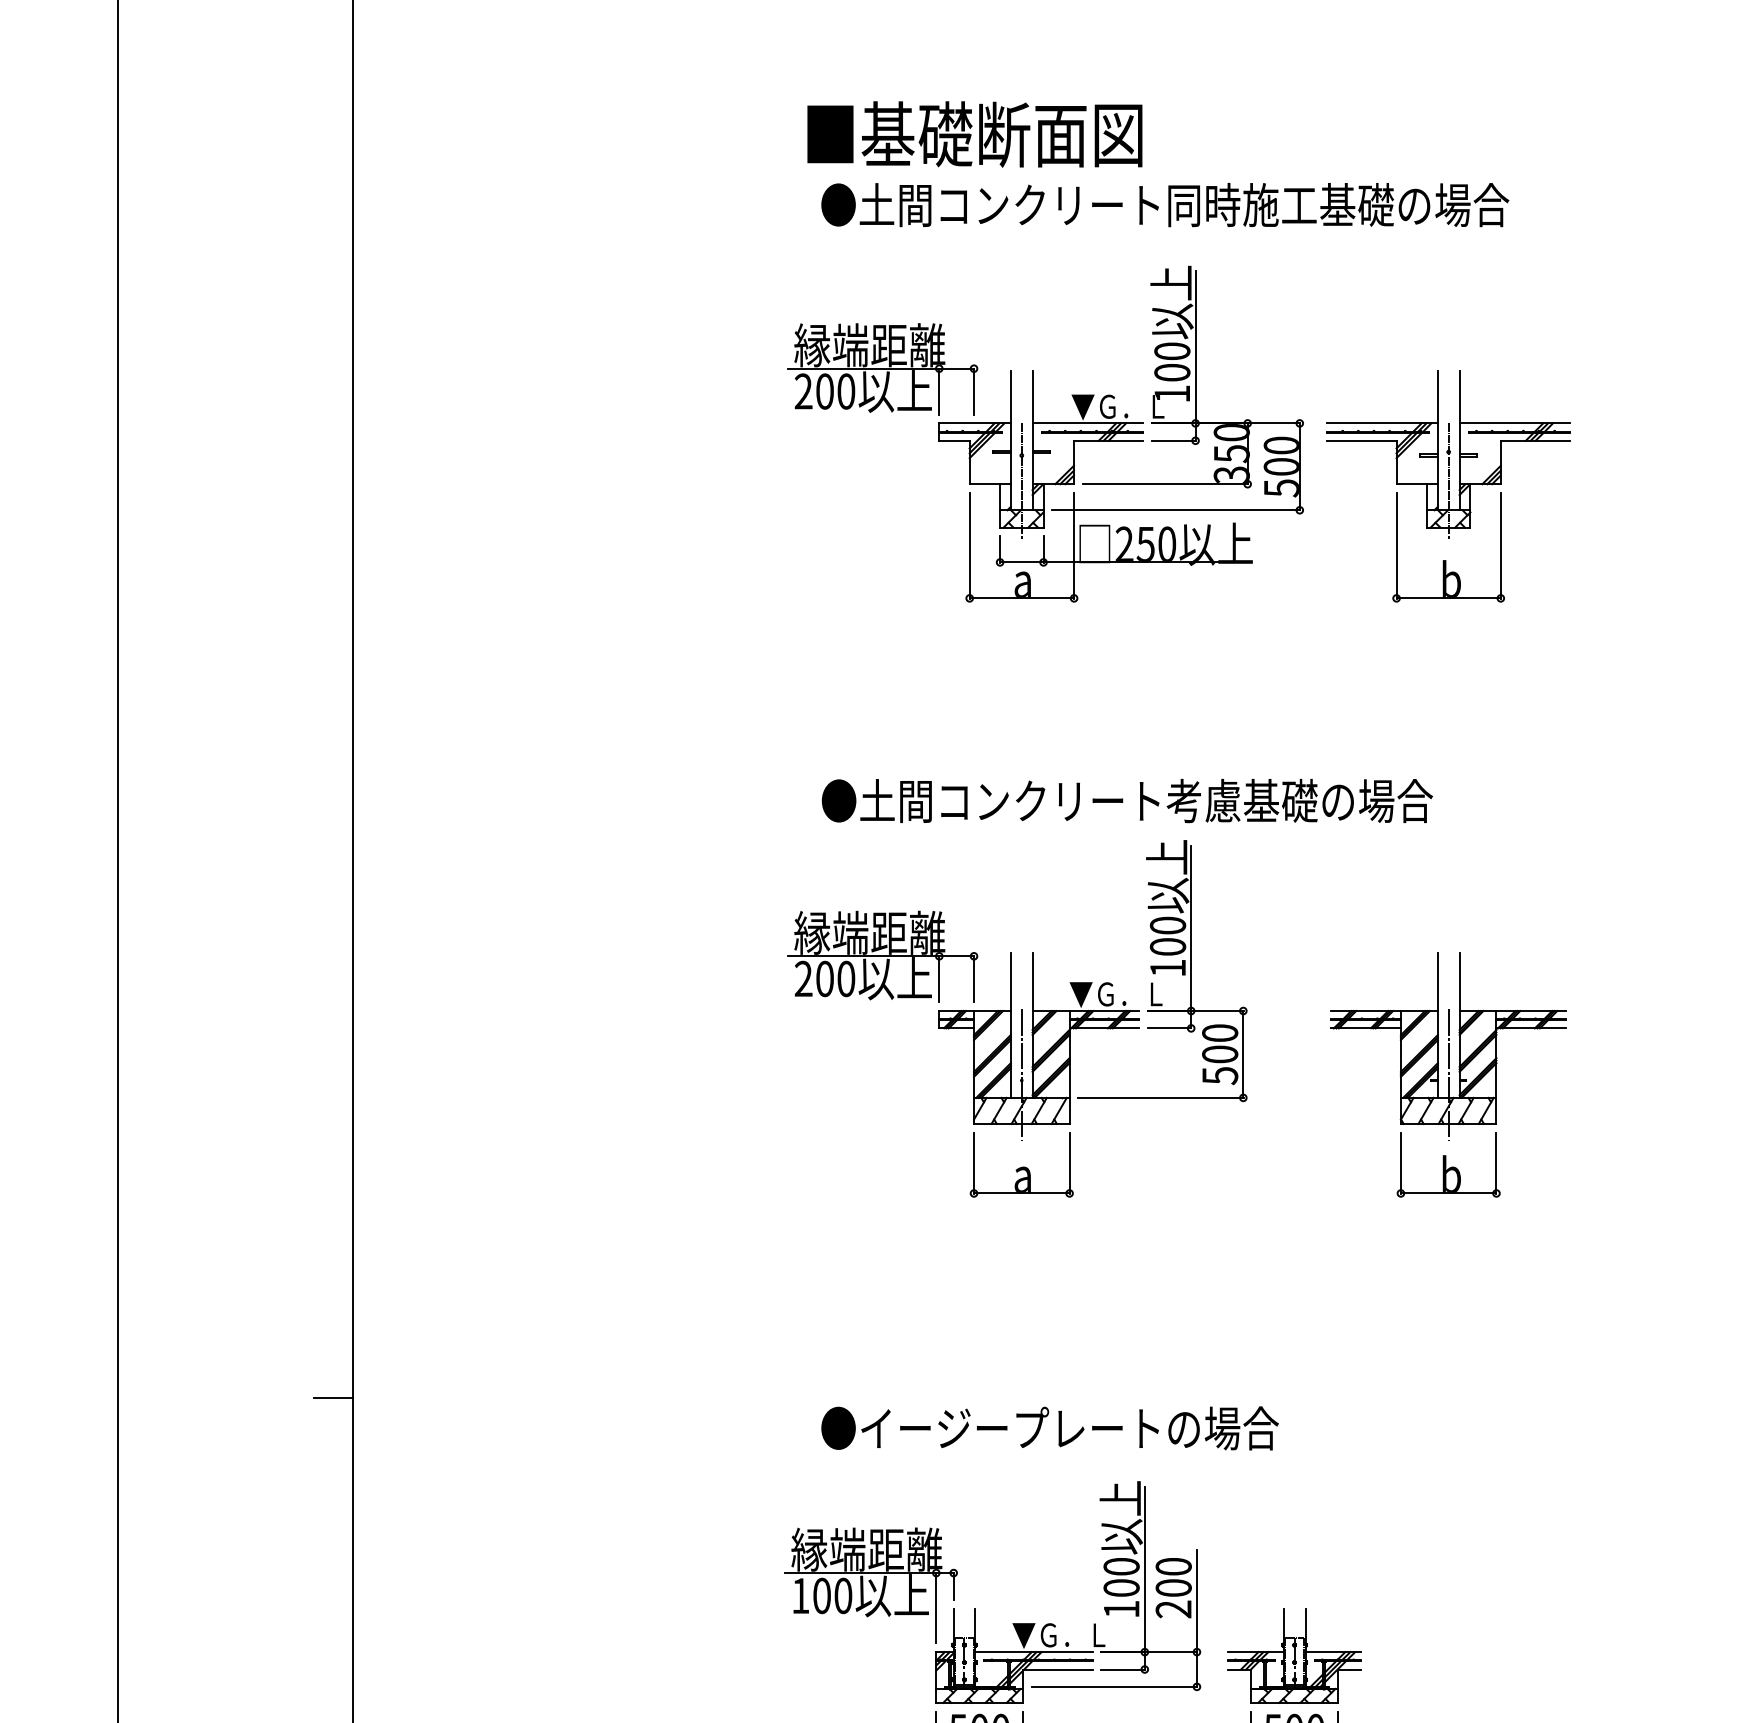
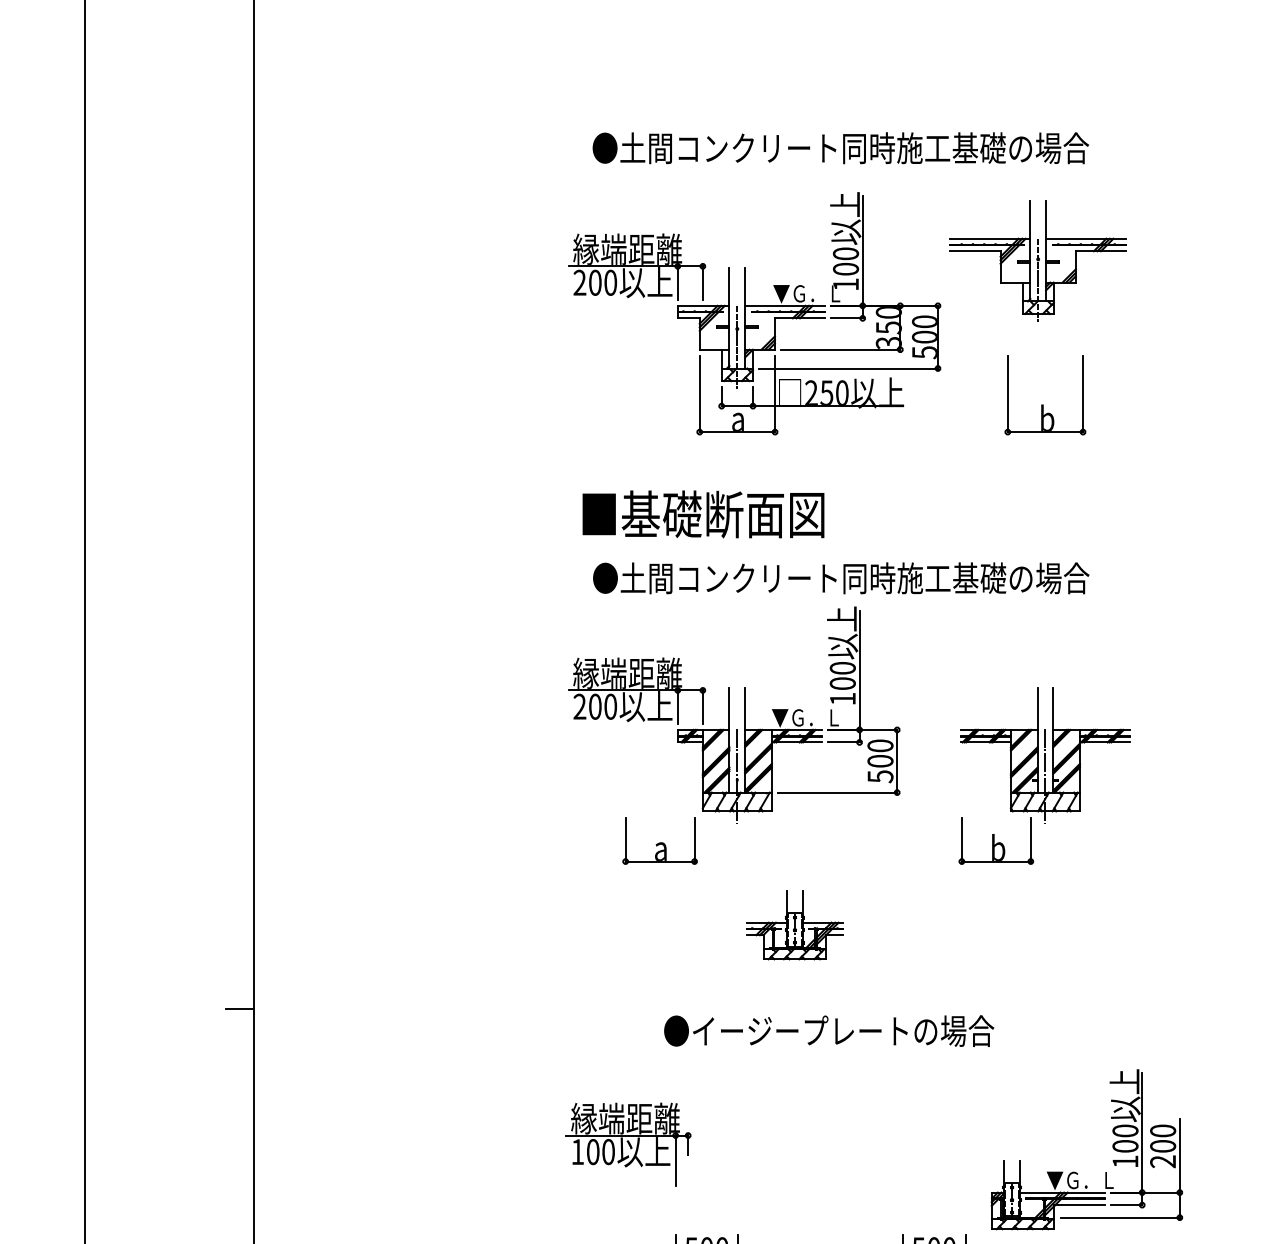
text: (974, 134) -> (703, 514), moved
part: (1448, 454) -> (1038, 261), moved
text: (1337, 800) -> (965, 577), ●土間コンクリート考慮基礎の場合 -> ●土間コンクリート同時施工基礎の場合
part: (1021, 1164) -> (659, 840), moved
part: (1448, 1164) -> (996, 840), moved
text: (1049, 1428) -> (828, 1031), moved
part: (1052, 1623) -> (1075, 1171), moved
part: (1294, 1655) -> (794, 925), moved

